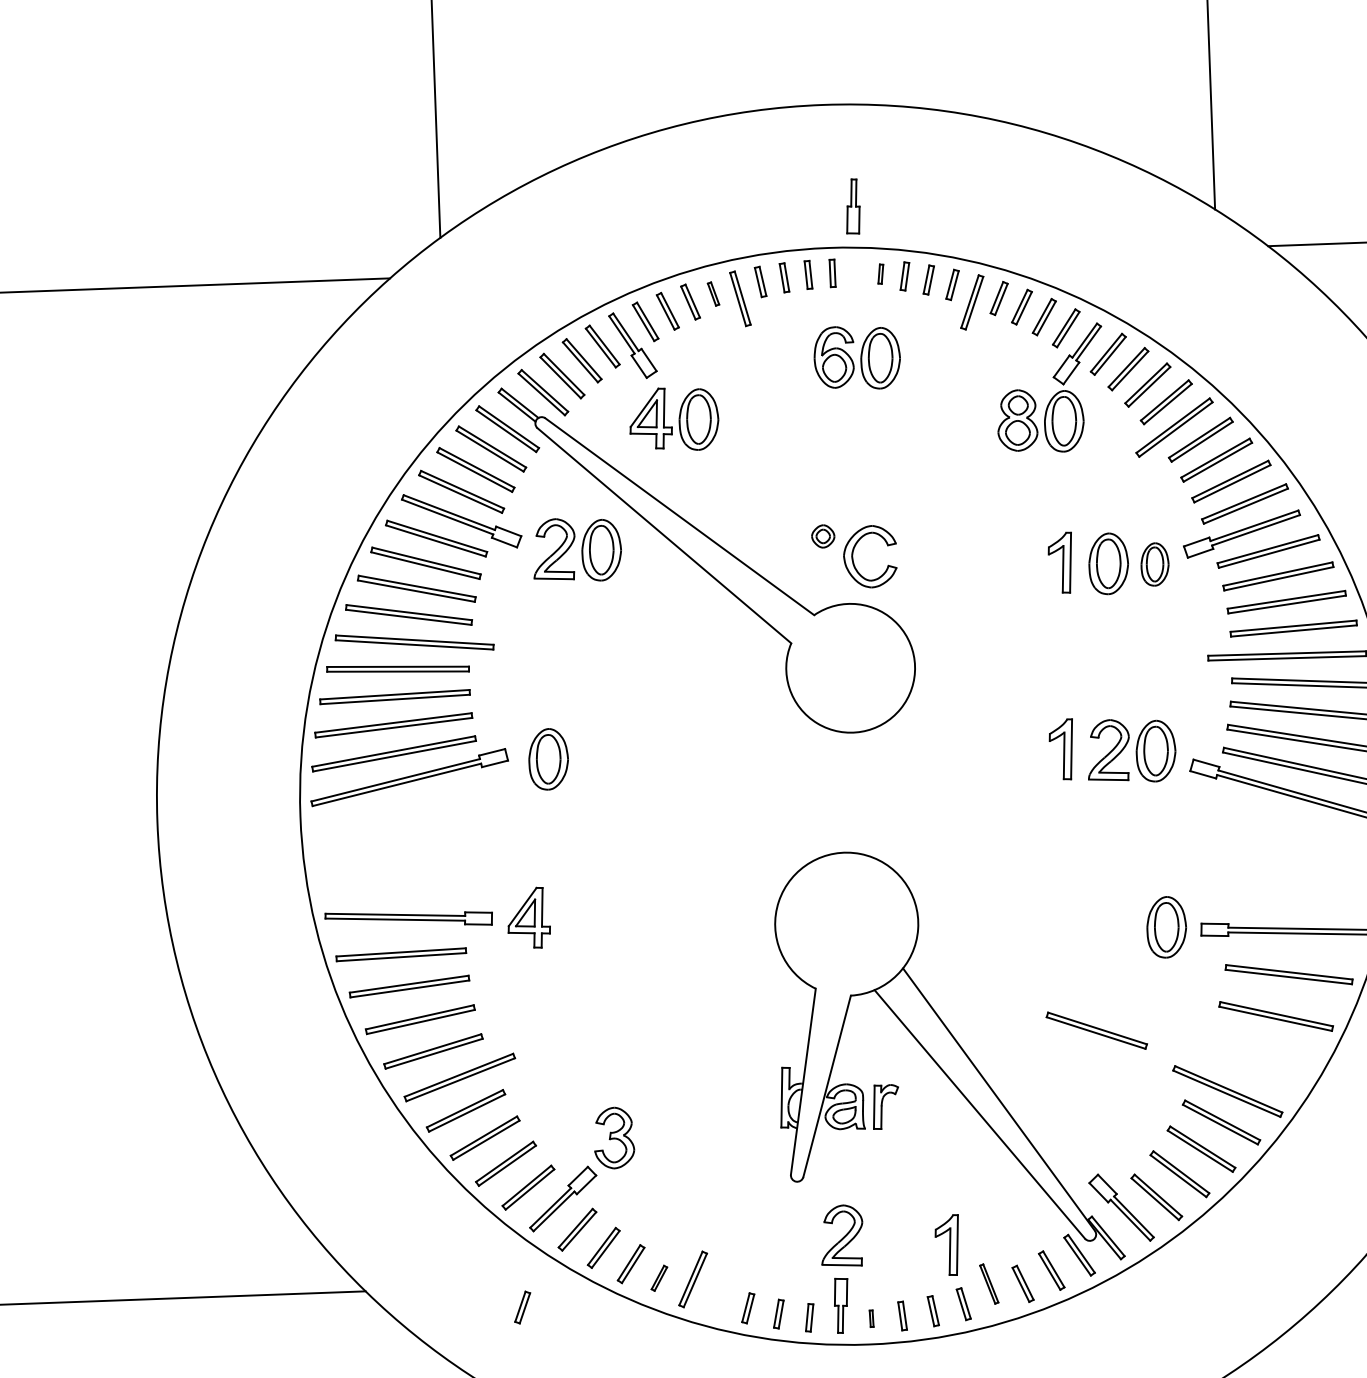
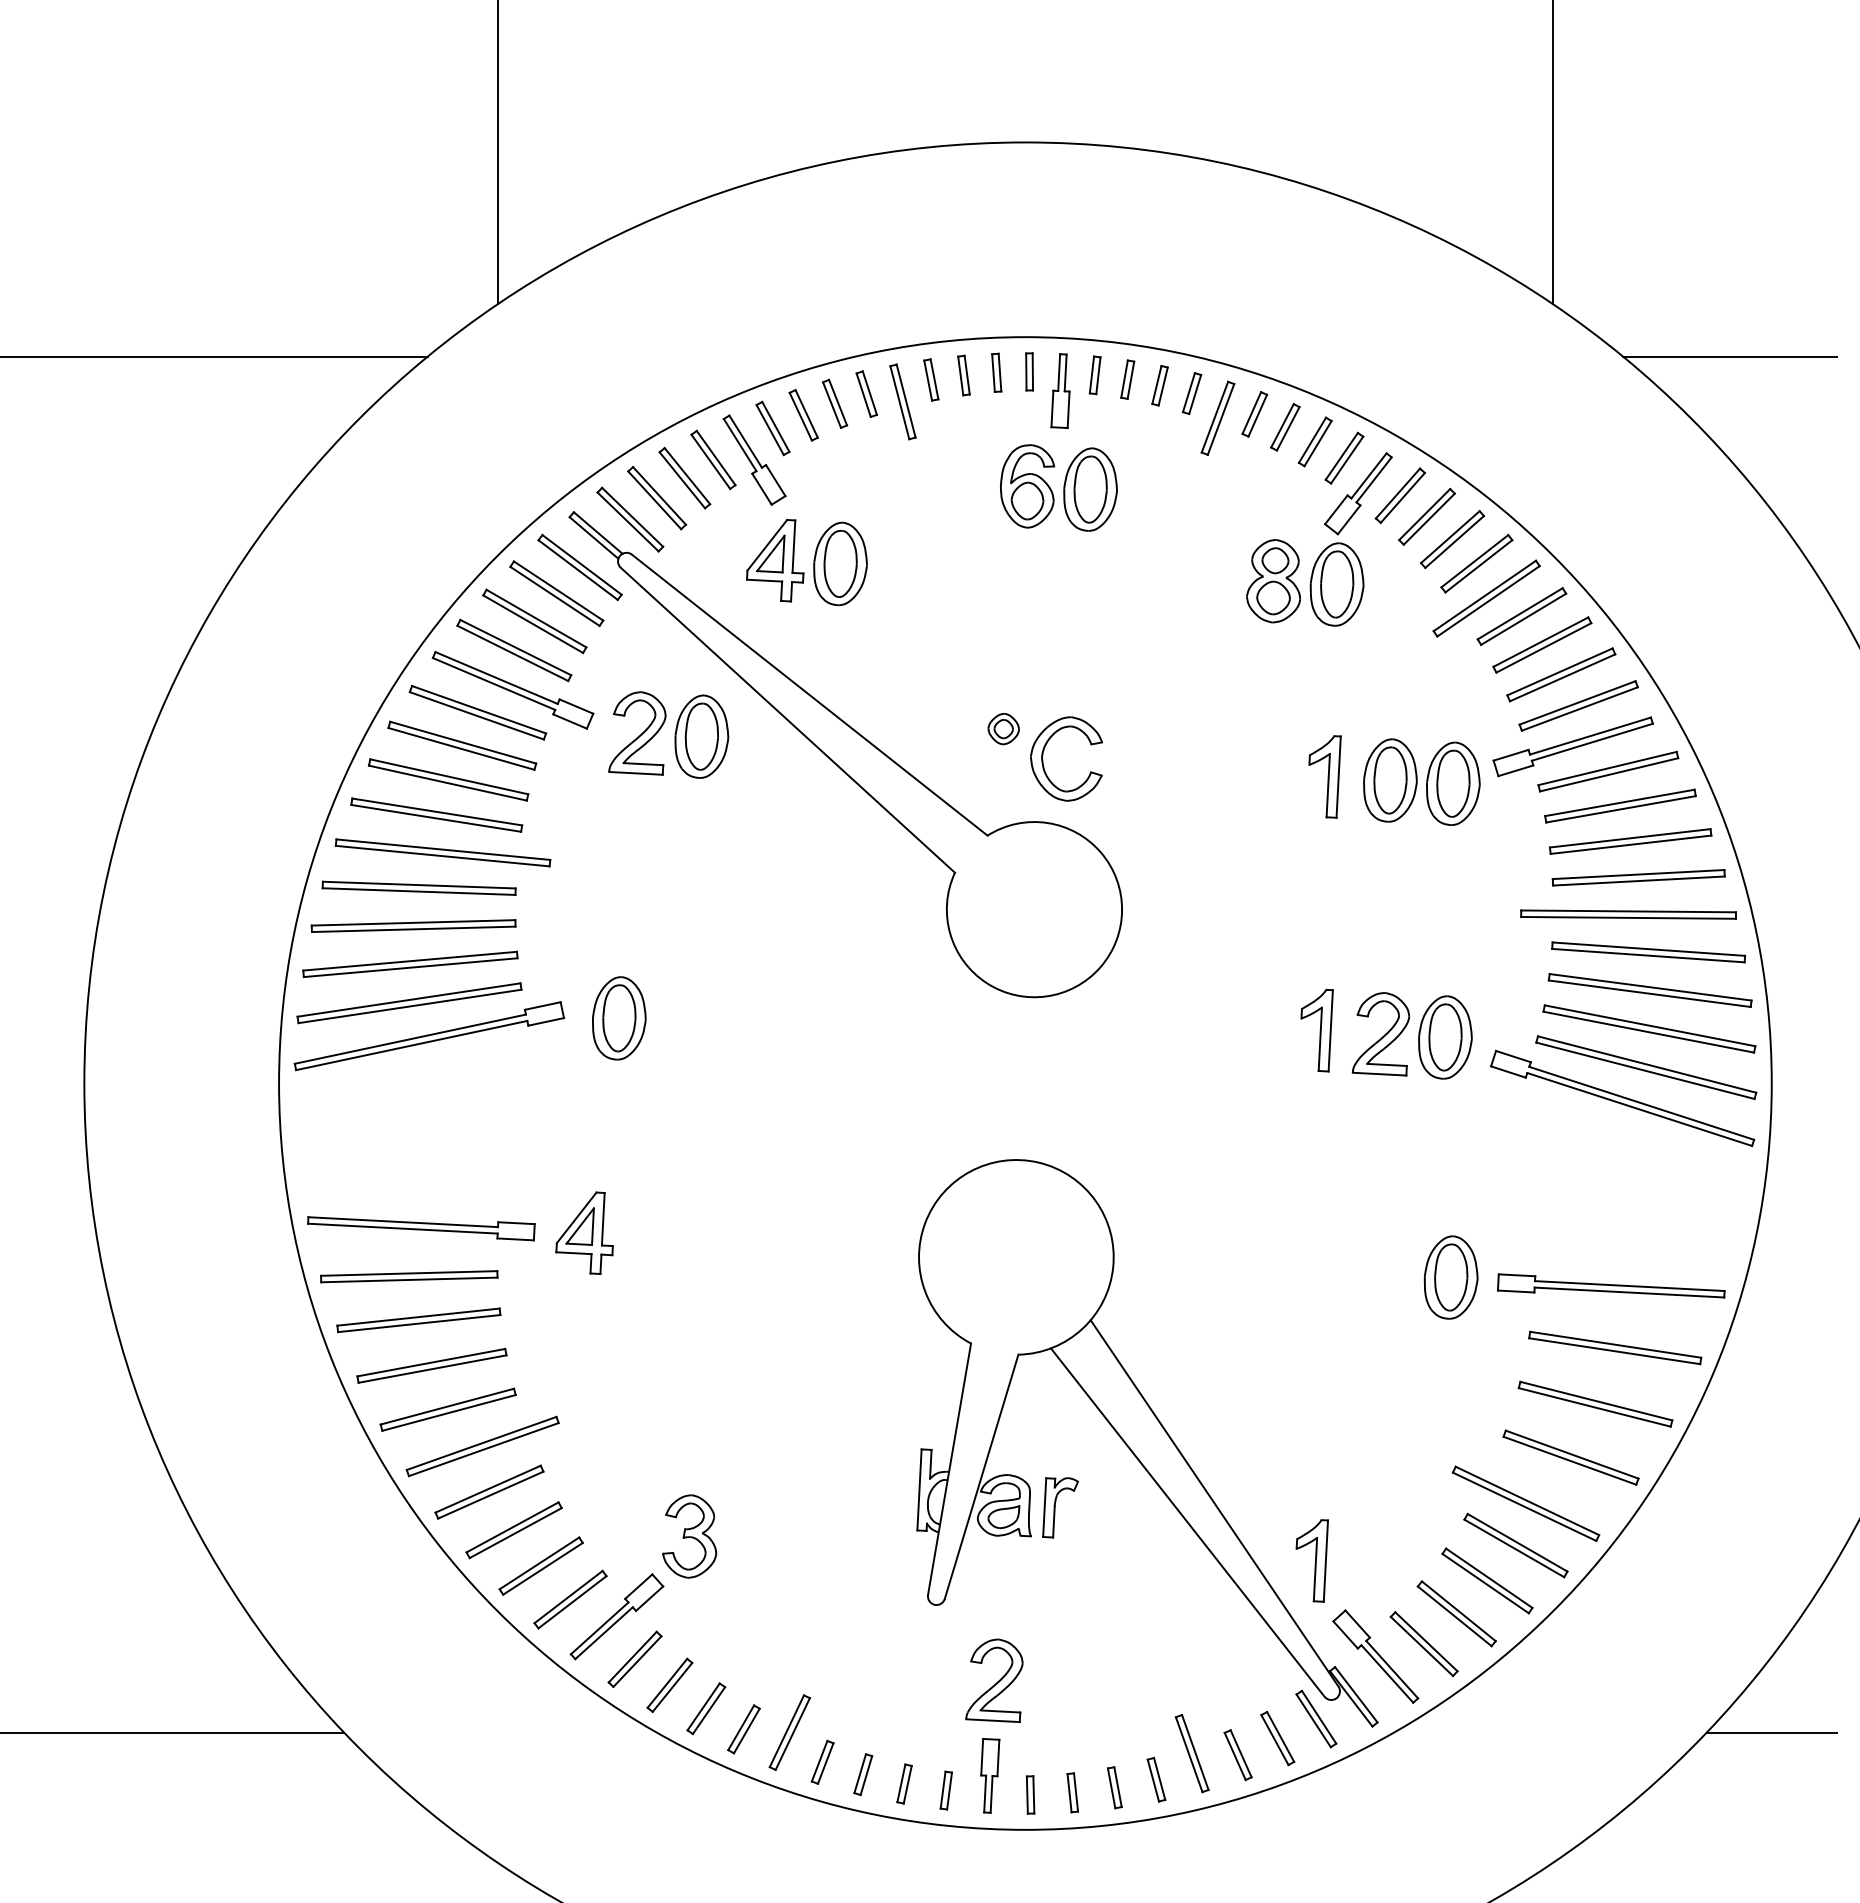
part: (852, 206) -> (1060, 390), moved
part: (880, 274) -> (1094, 375), size x1.43
part: (713, 293) -> (866, 393), size x1.43
part: (1155, 564) -> (1453, 783), size x1.43
part: (1096, 1030) -> (1570, 1457), moved
part: (946, 1245) -> (1311, 1560), moved
part: (659, 1278) -> (743, 1729), size x1.43
part: (988, 1283) -> (1191, 1753), size x1.43
part: (522, 1307) -> (822, 1762), moved
part: (871, 1318) -> (1030, 1794), size x1.67

